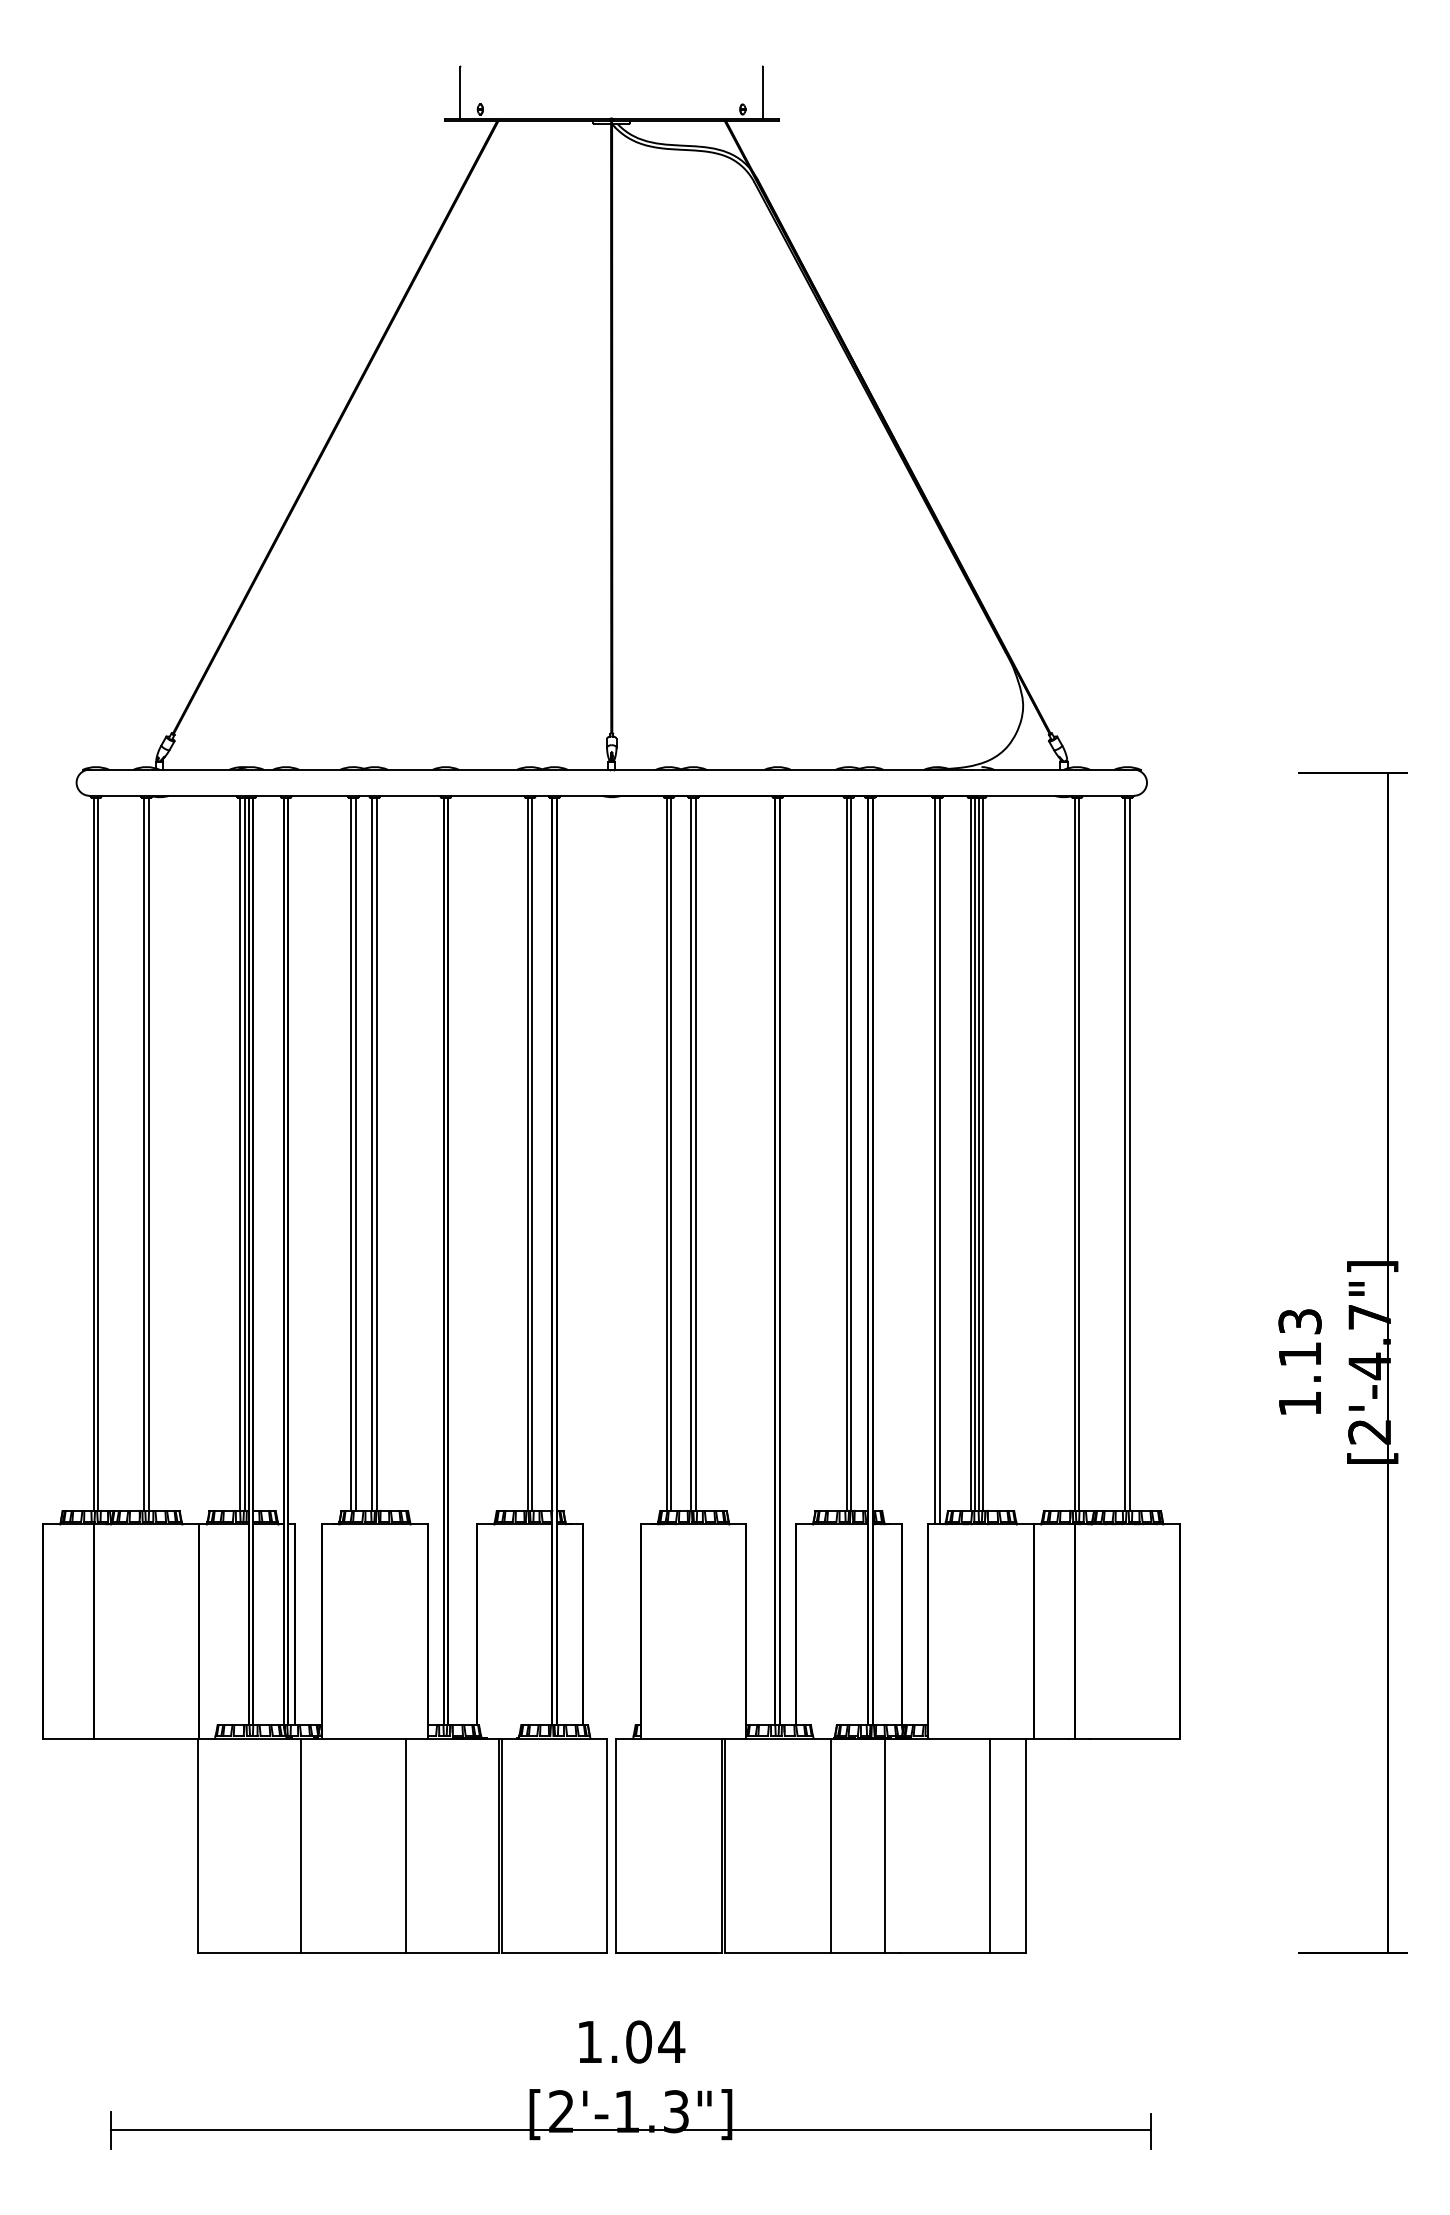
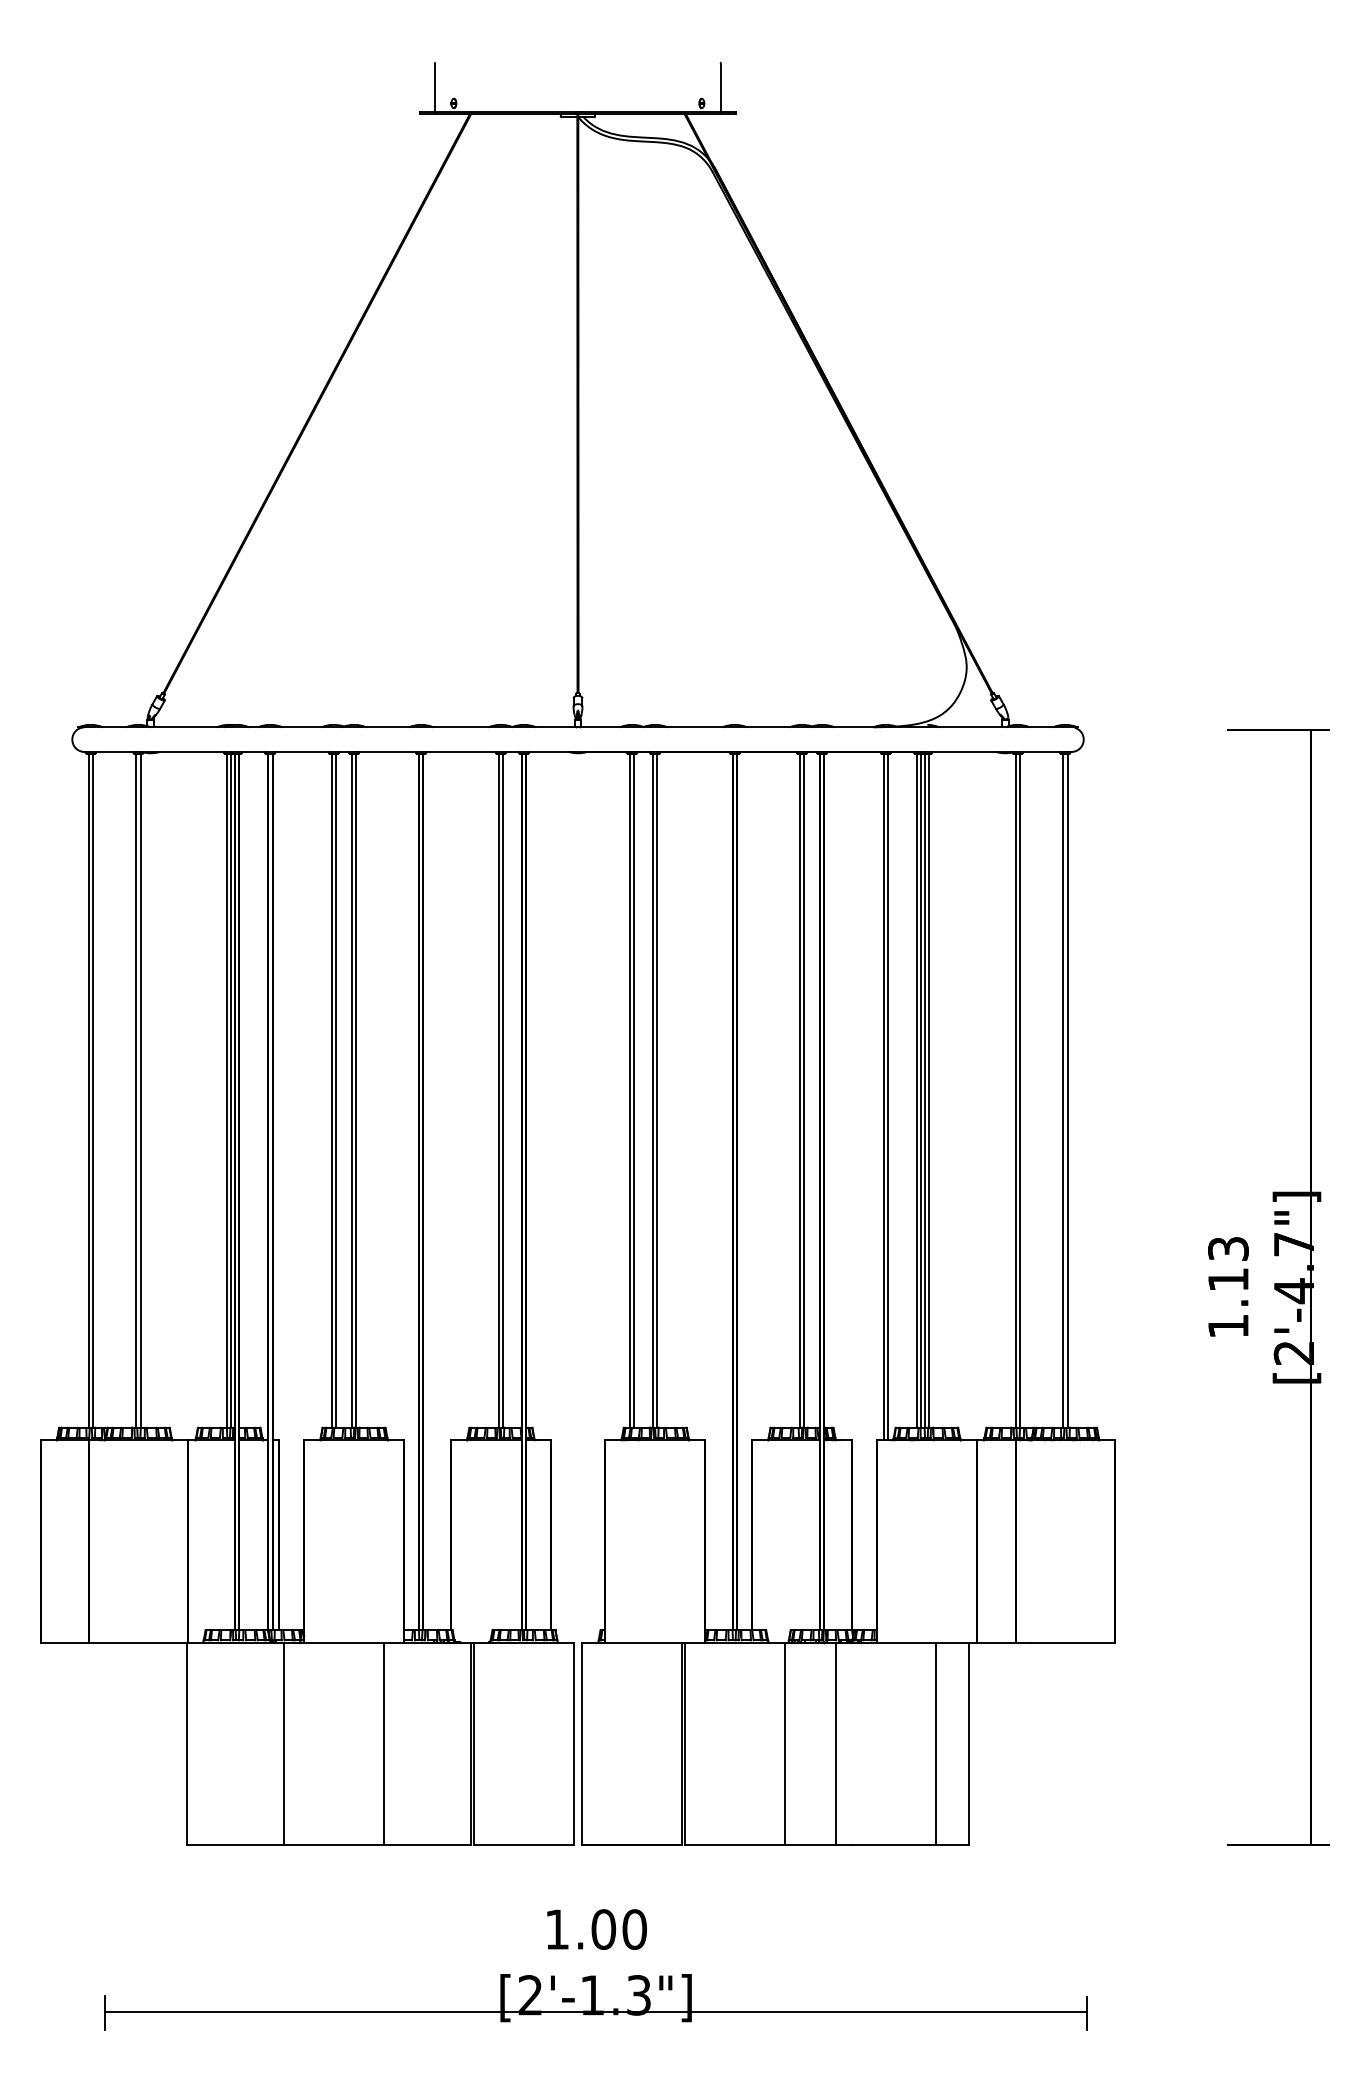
text: (671, 2041) -> (634, 1929), 1.04 -> 1.00

